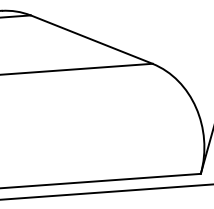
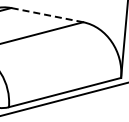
line: (91, 40) -> (47, 15), solid -> dashed

